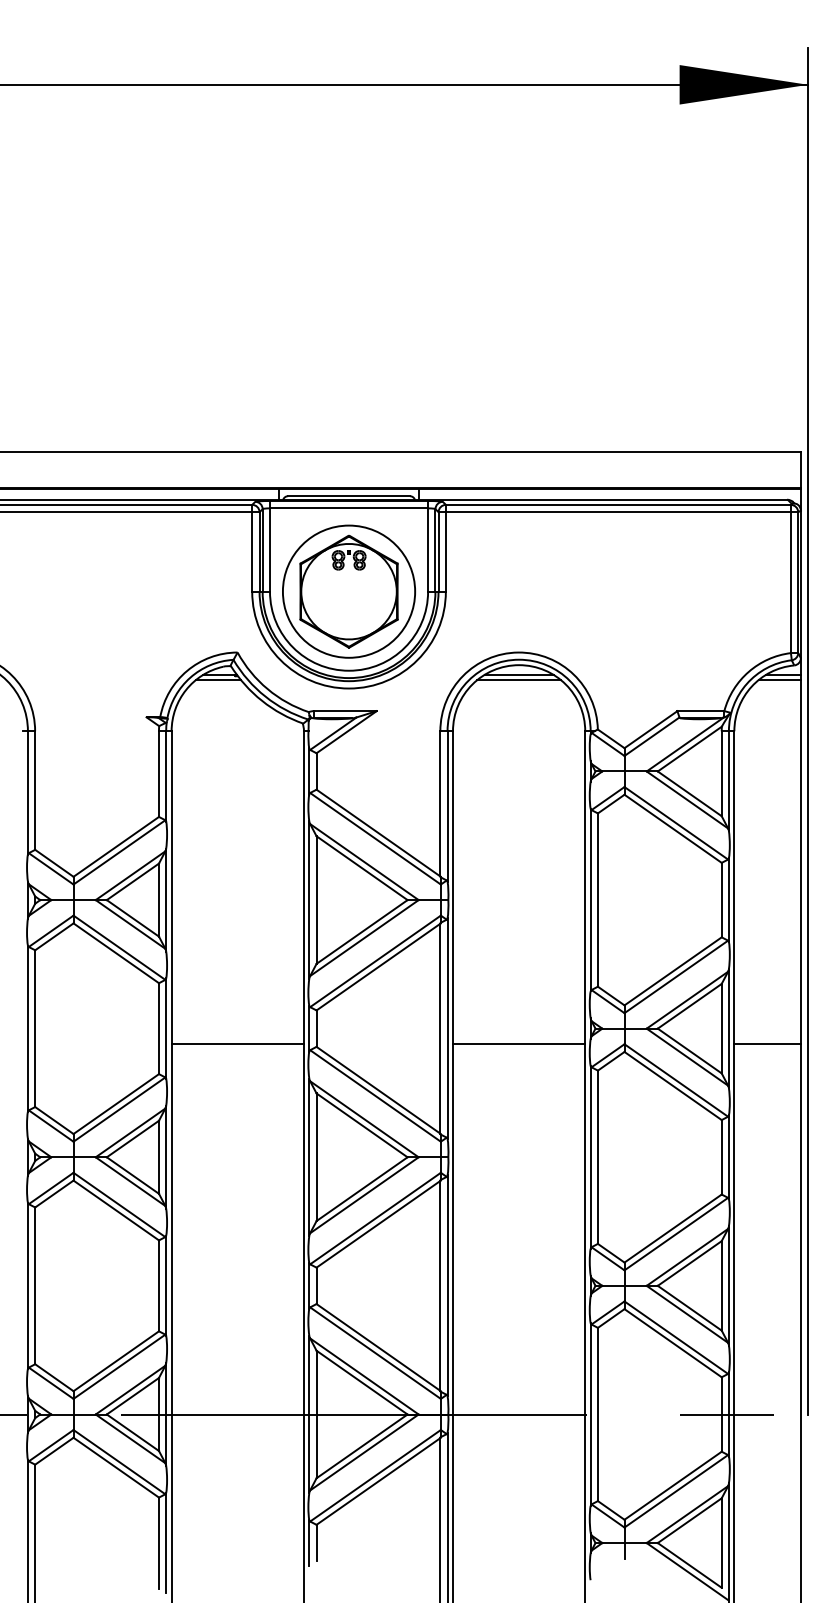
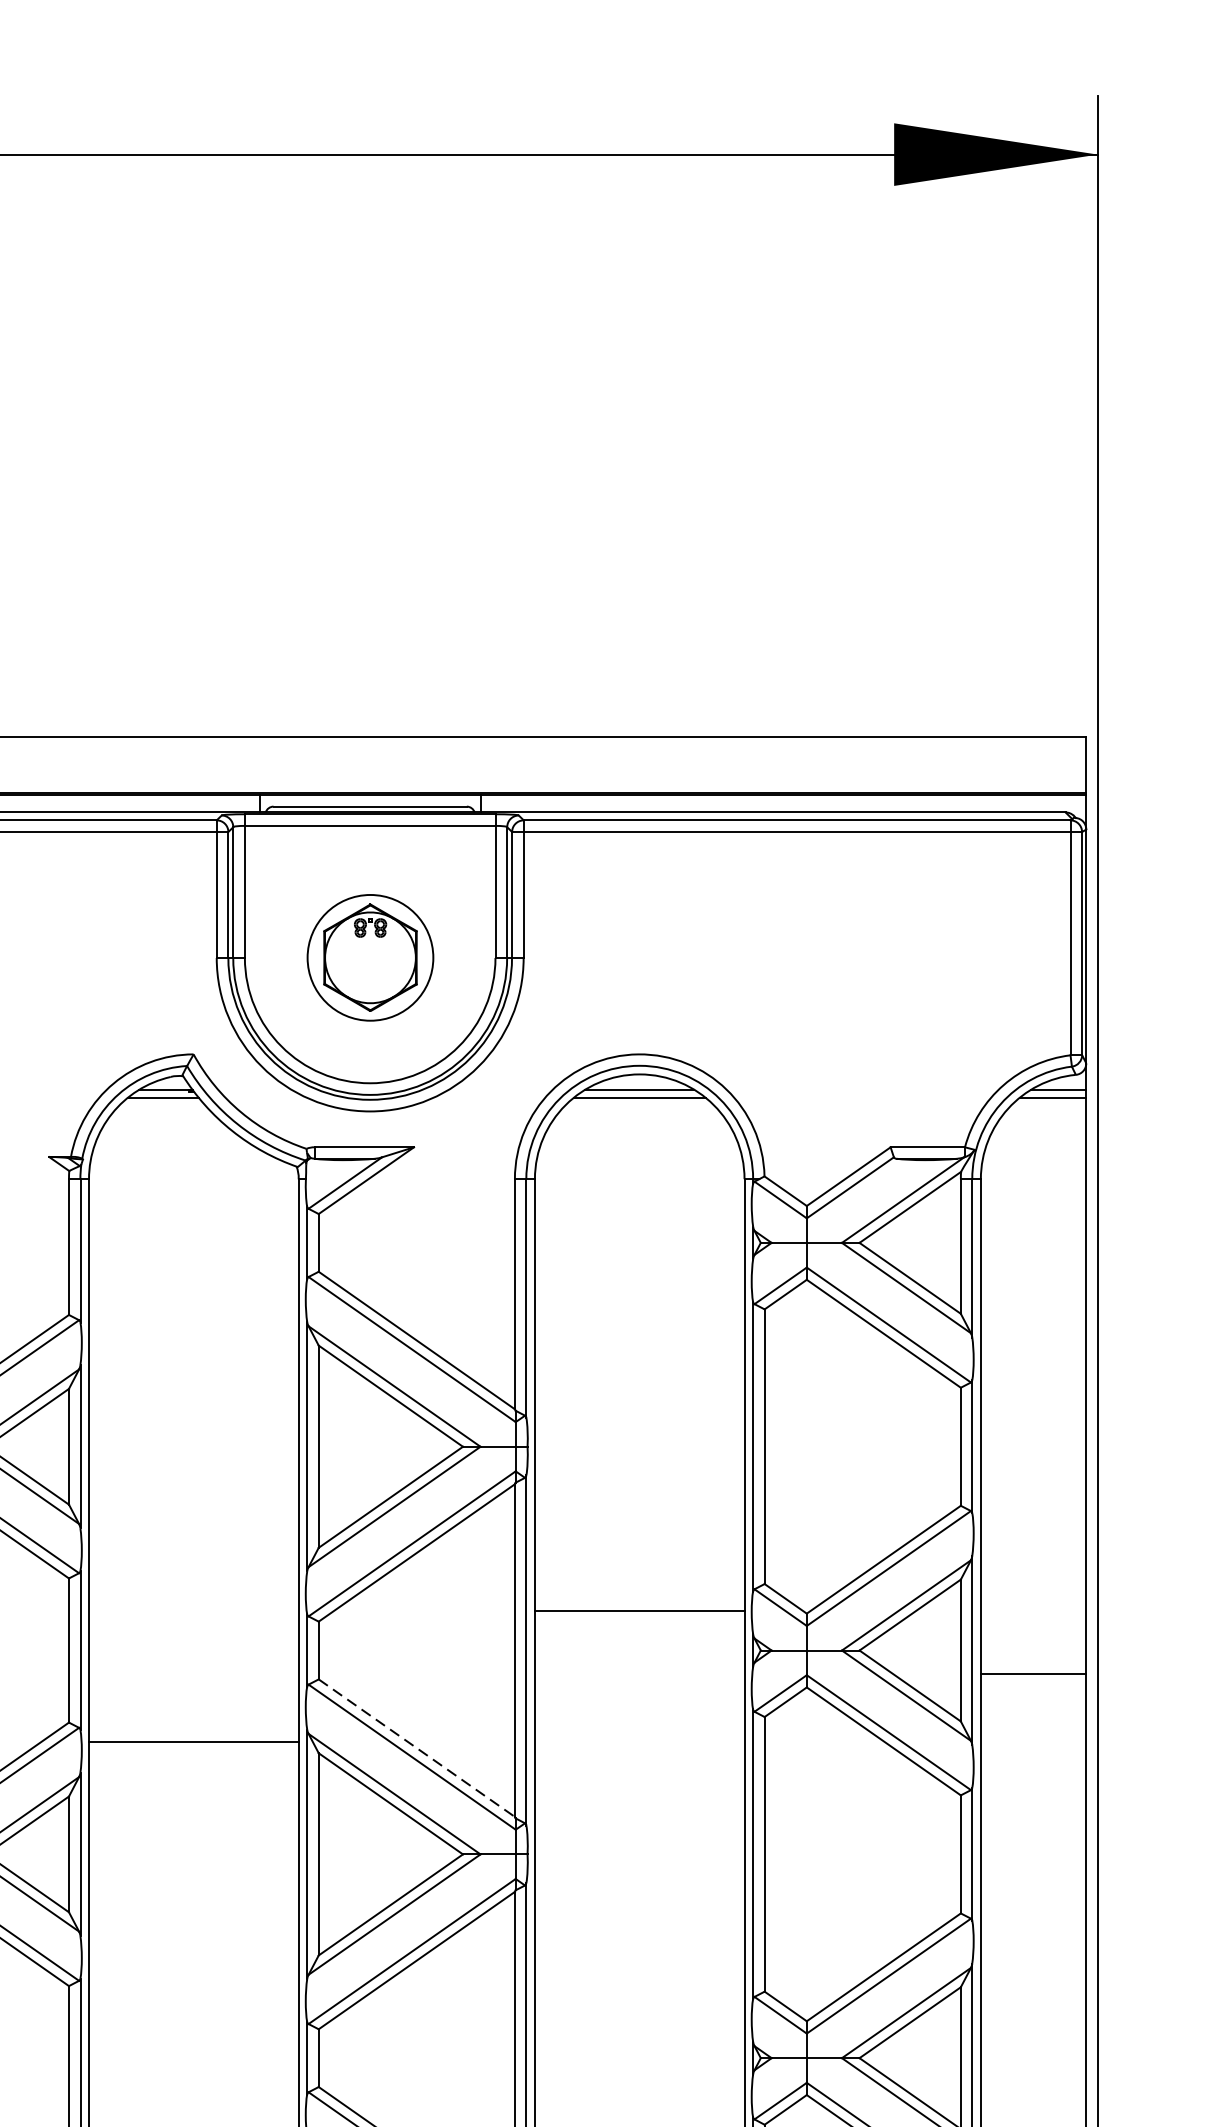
part: (349, 591) -> (370, 957), size x0.6
line: (237, 1043) -> (193, 1742), moved
line: (518, 1043) -> (638, 1610), moved
line: (378, 1090) -> (416, 1748), solid -> dashed

